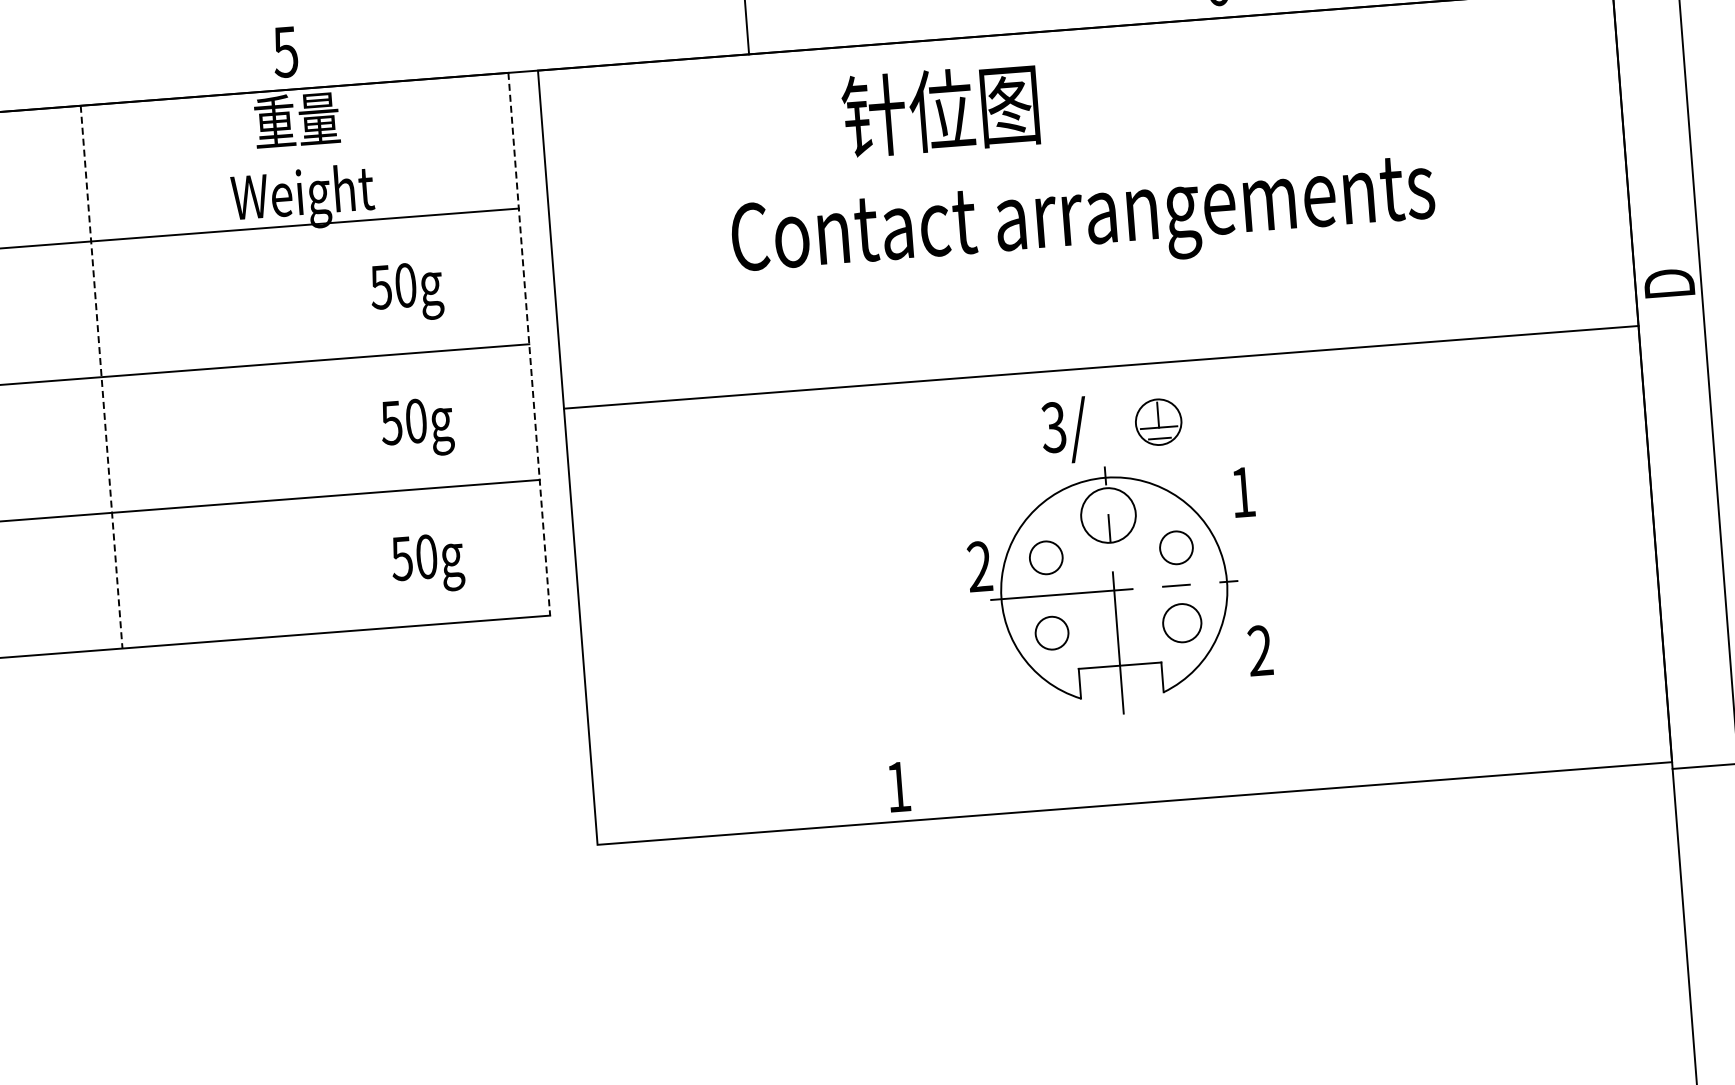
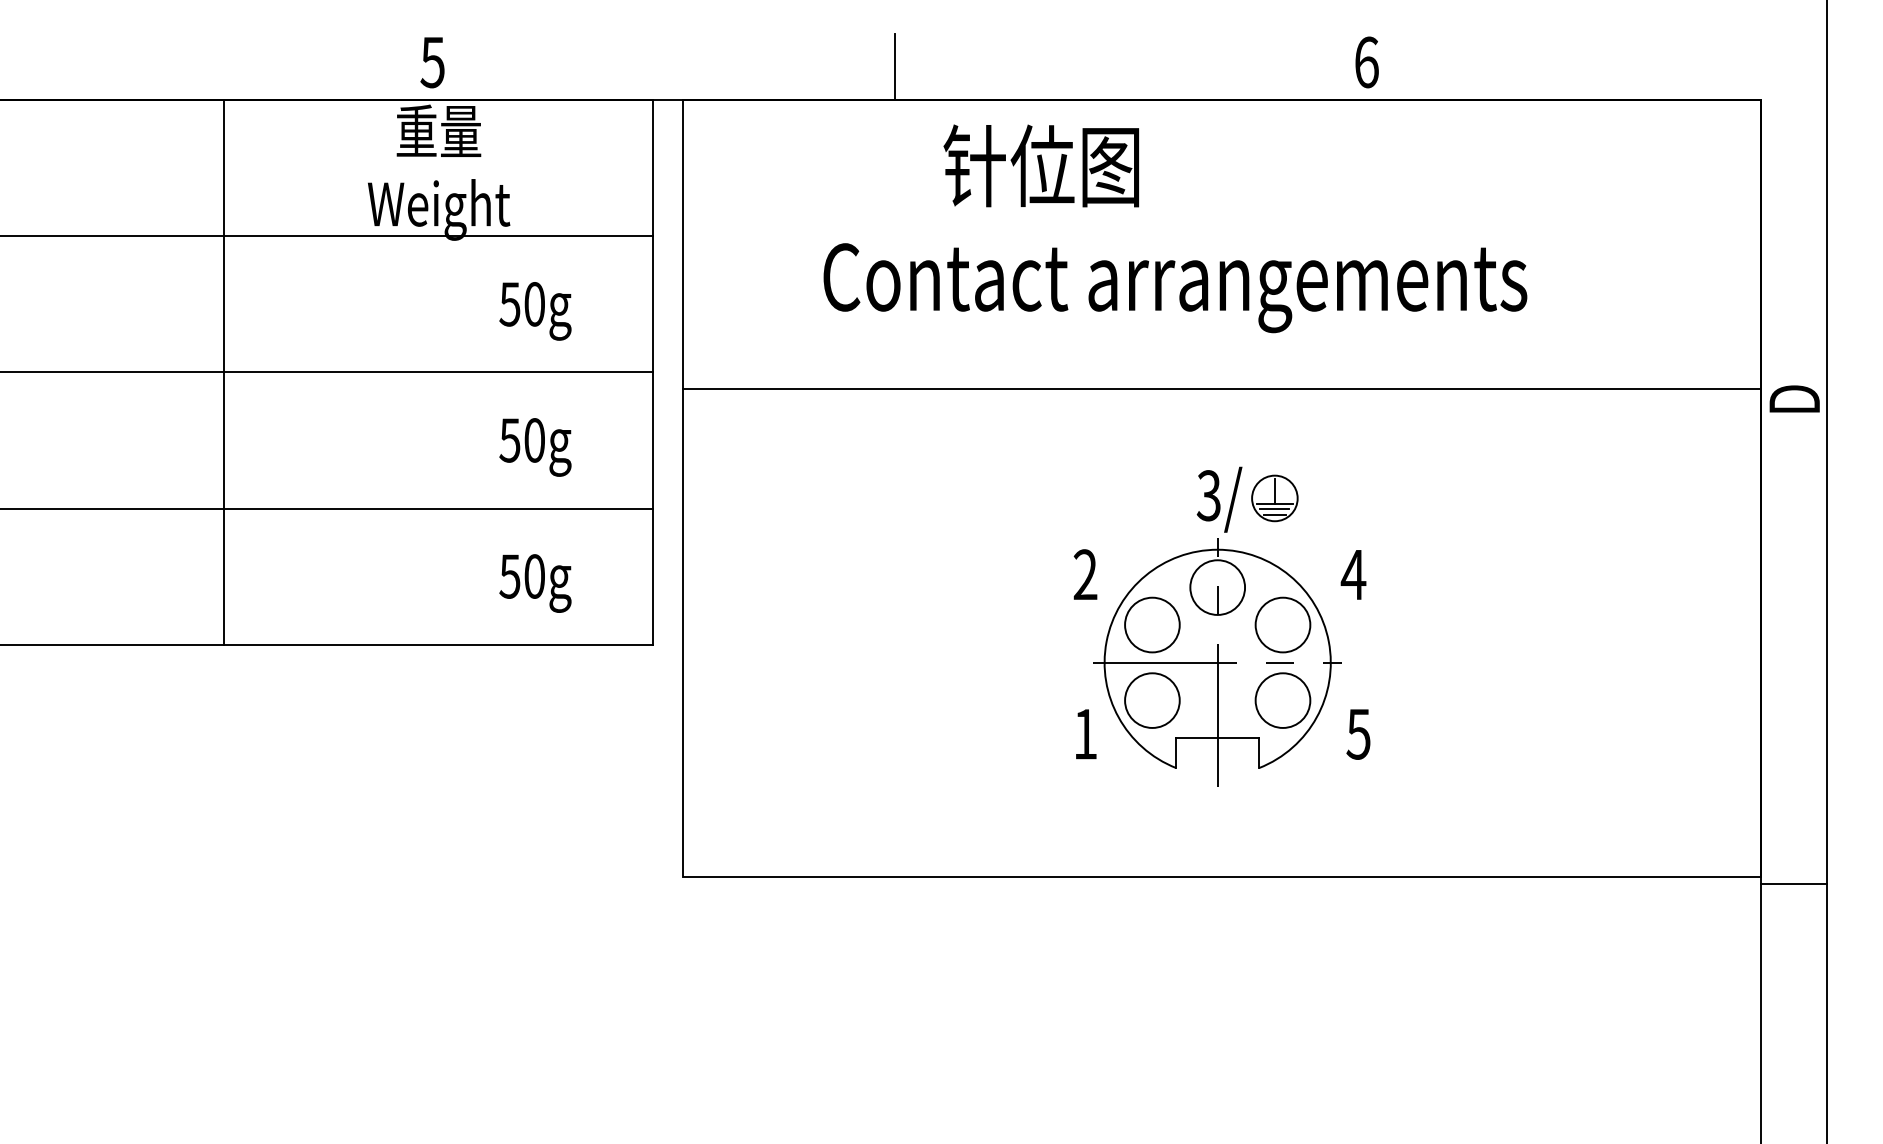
text: (1079, 162) -> (1175, 228), moved
line: (529, 344) -> (653, 372), dashed -> solid
line: (1100, 367) -> (1221, 389), moved
line: (101, 377) -> (224, 372), dashed -> solid
text: (1064, 430) -> (1219, 499), moved
line: (1159, 433) -> (1274, 509), added
text: (1242, 492) -> (1353, 574), 1 -> 4
circle: (1175, 547) -> (1282, 624), size x1.67
circle: (1046, 557) -> (1152, 624), size x1.67
text: (979, 566) -> (1085, 574), moved
circle: (1181, 623) -> (1282, 700), size x1.43
circle: (1052, 633) -> (1152, 700), size x1.67
text: (1260, 650) -> (1358, 733), 2 -> 5
text: (899, 787) -> (1086, 734), moved

